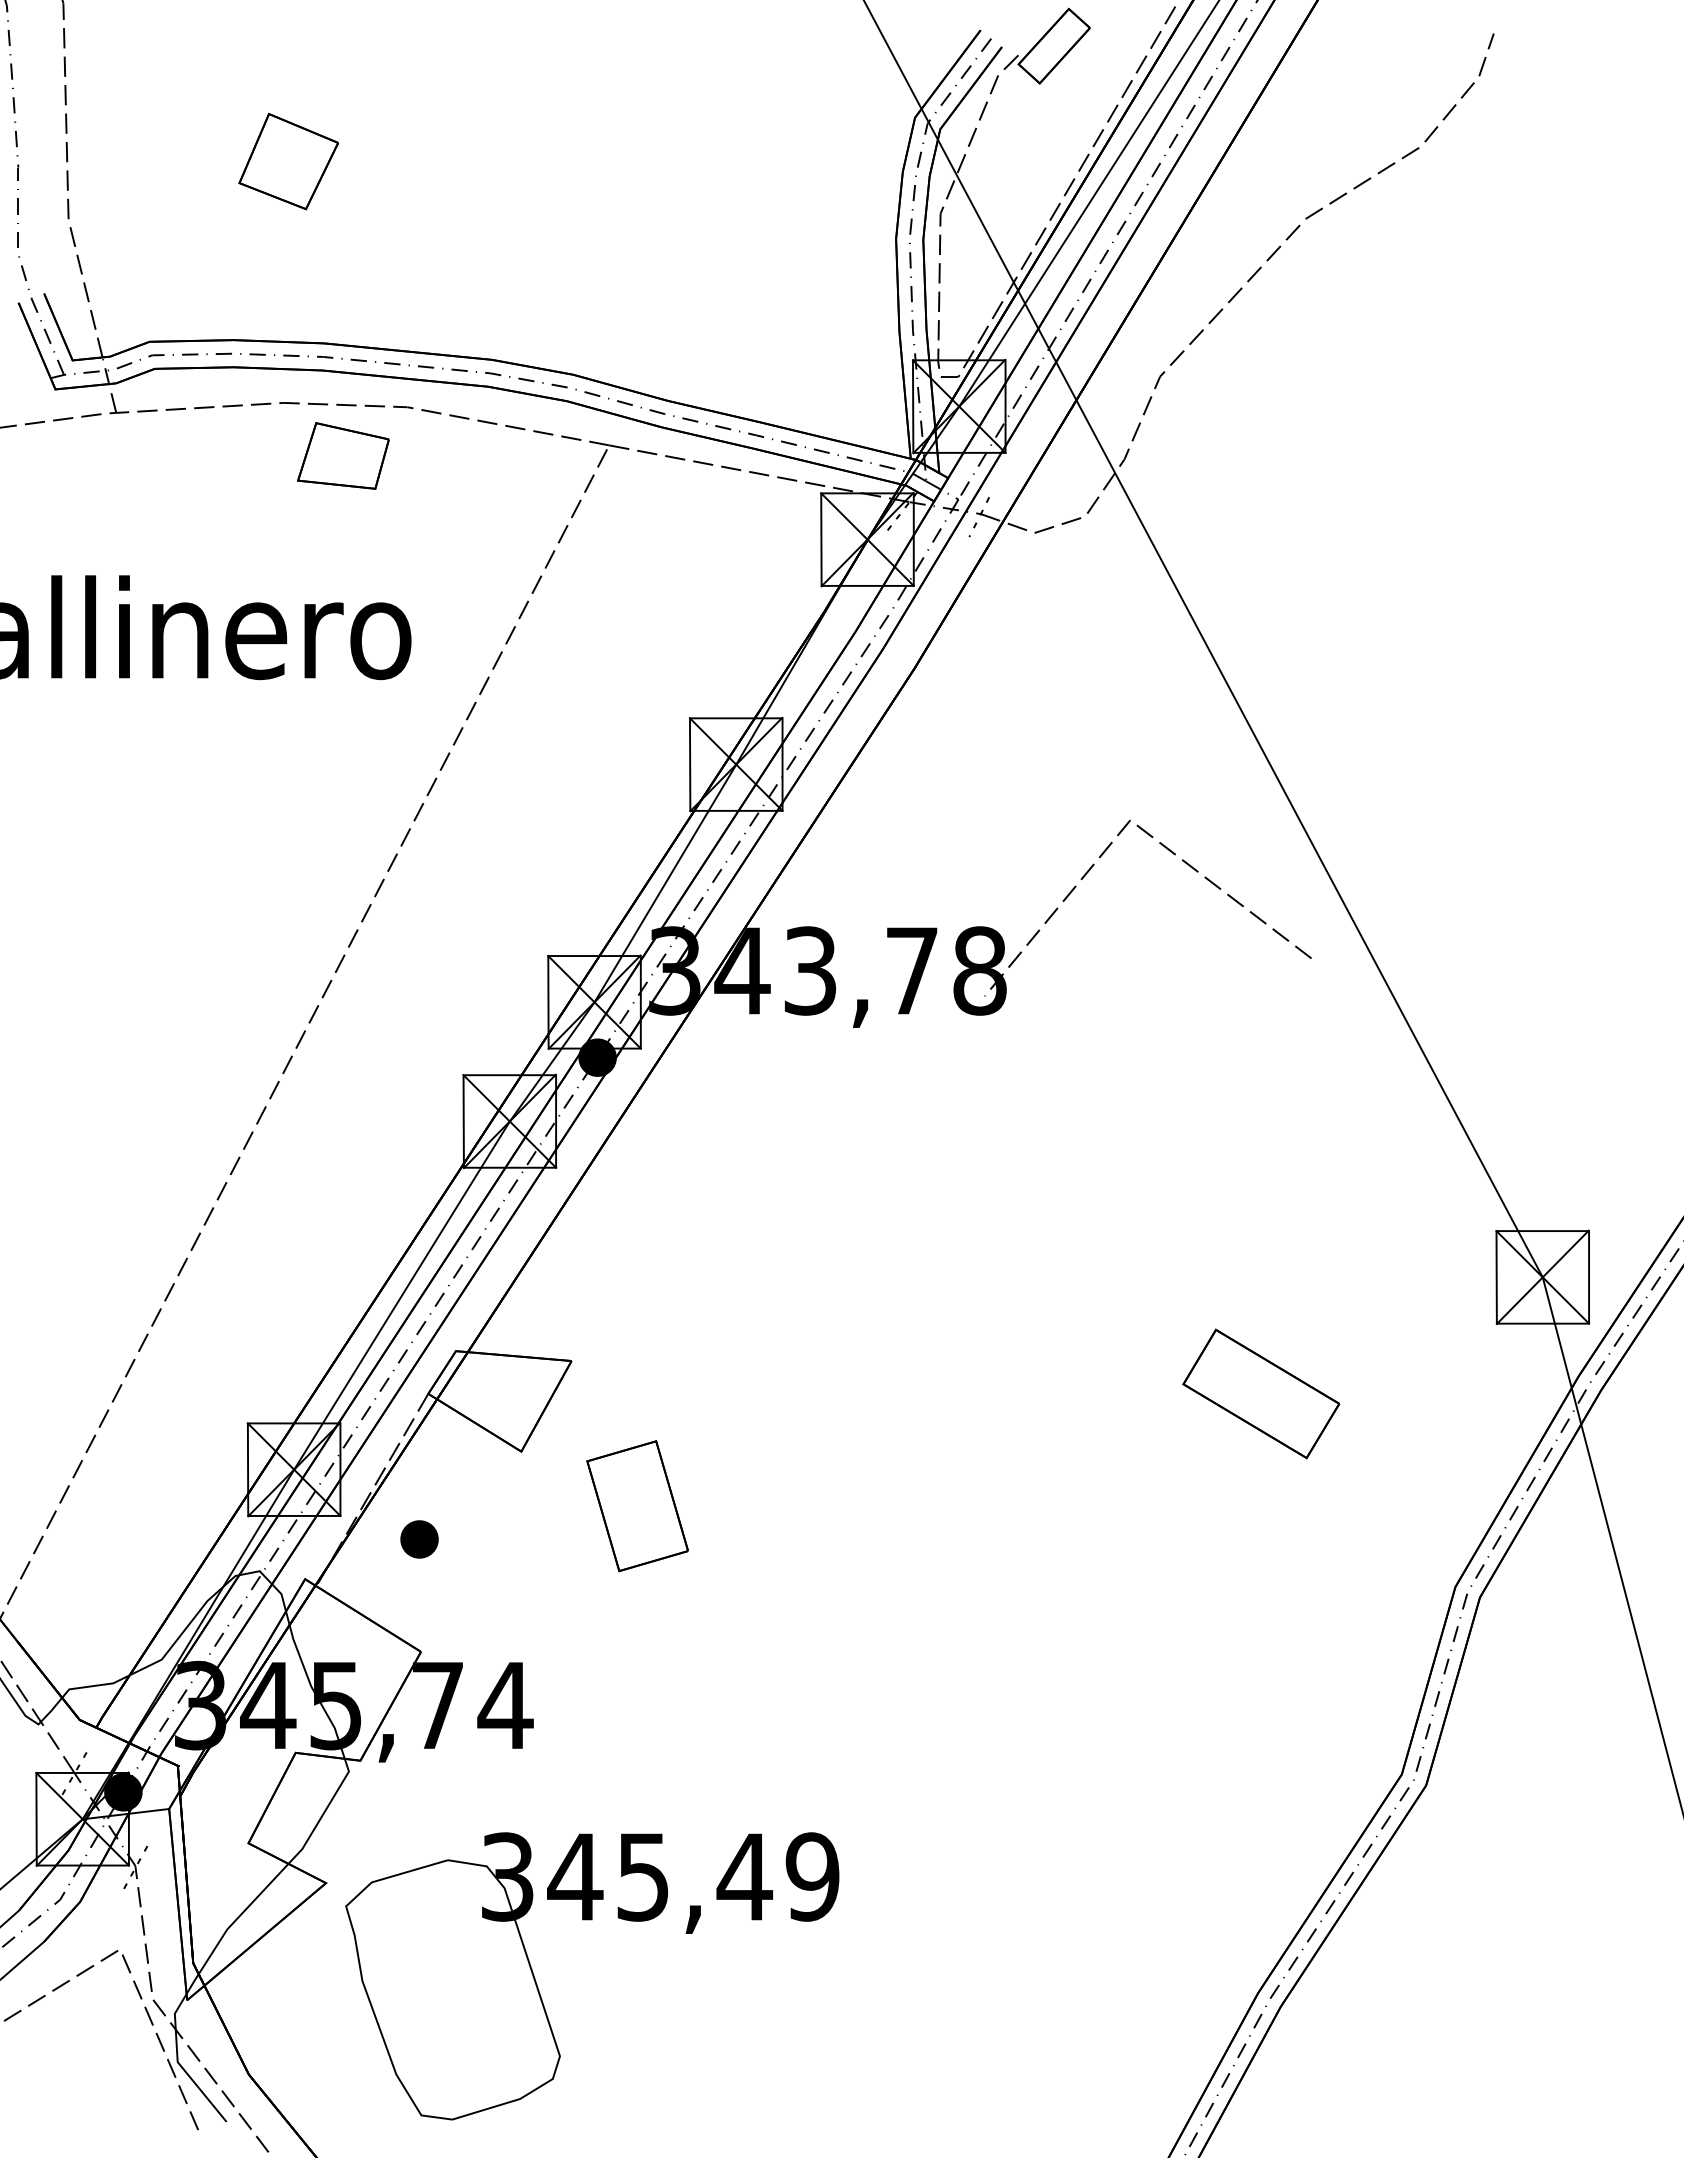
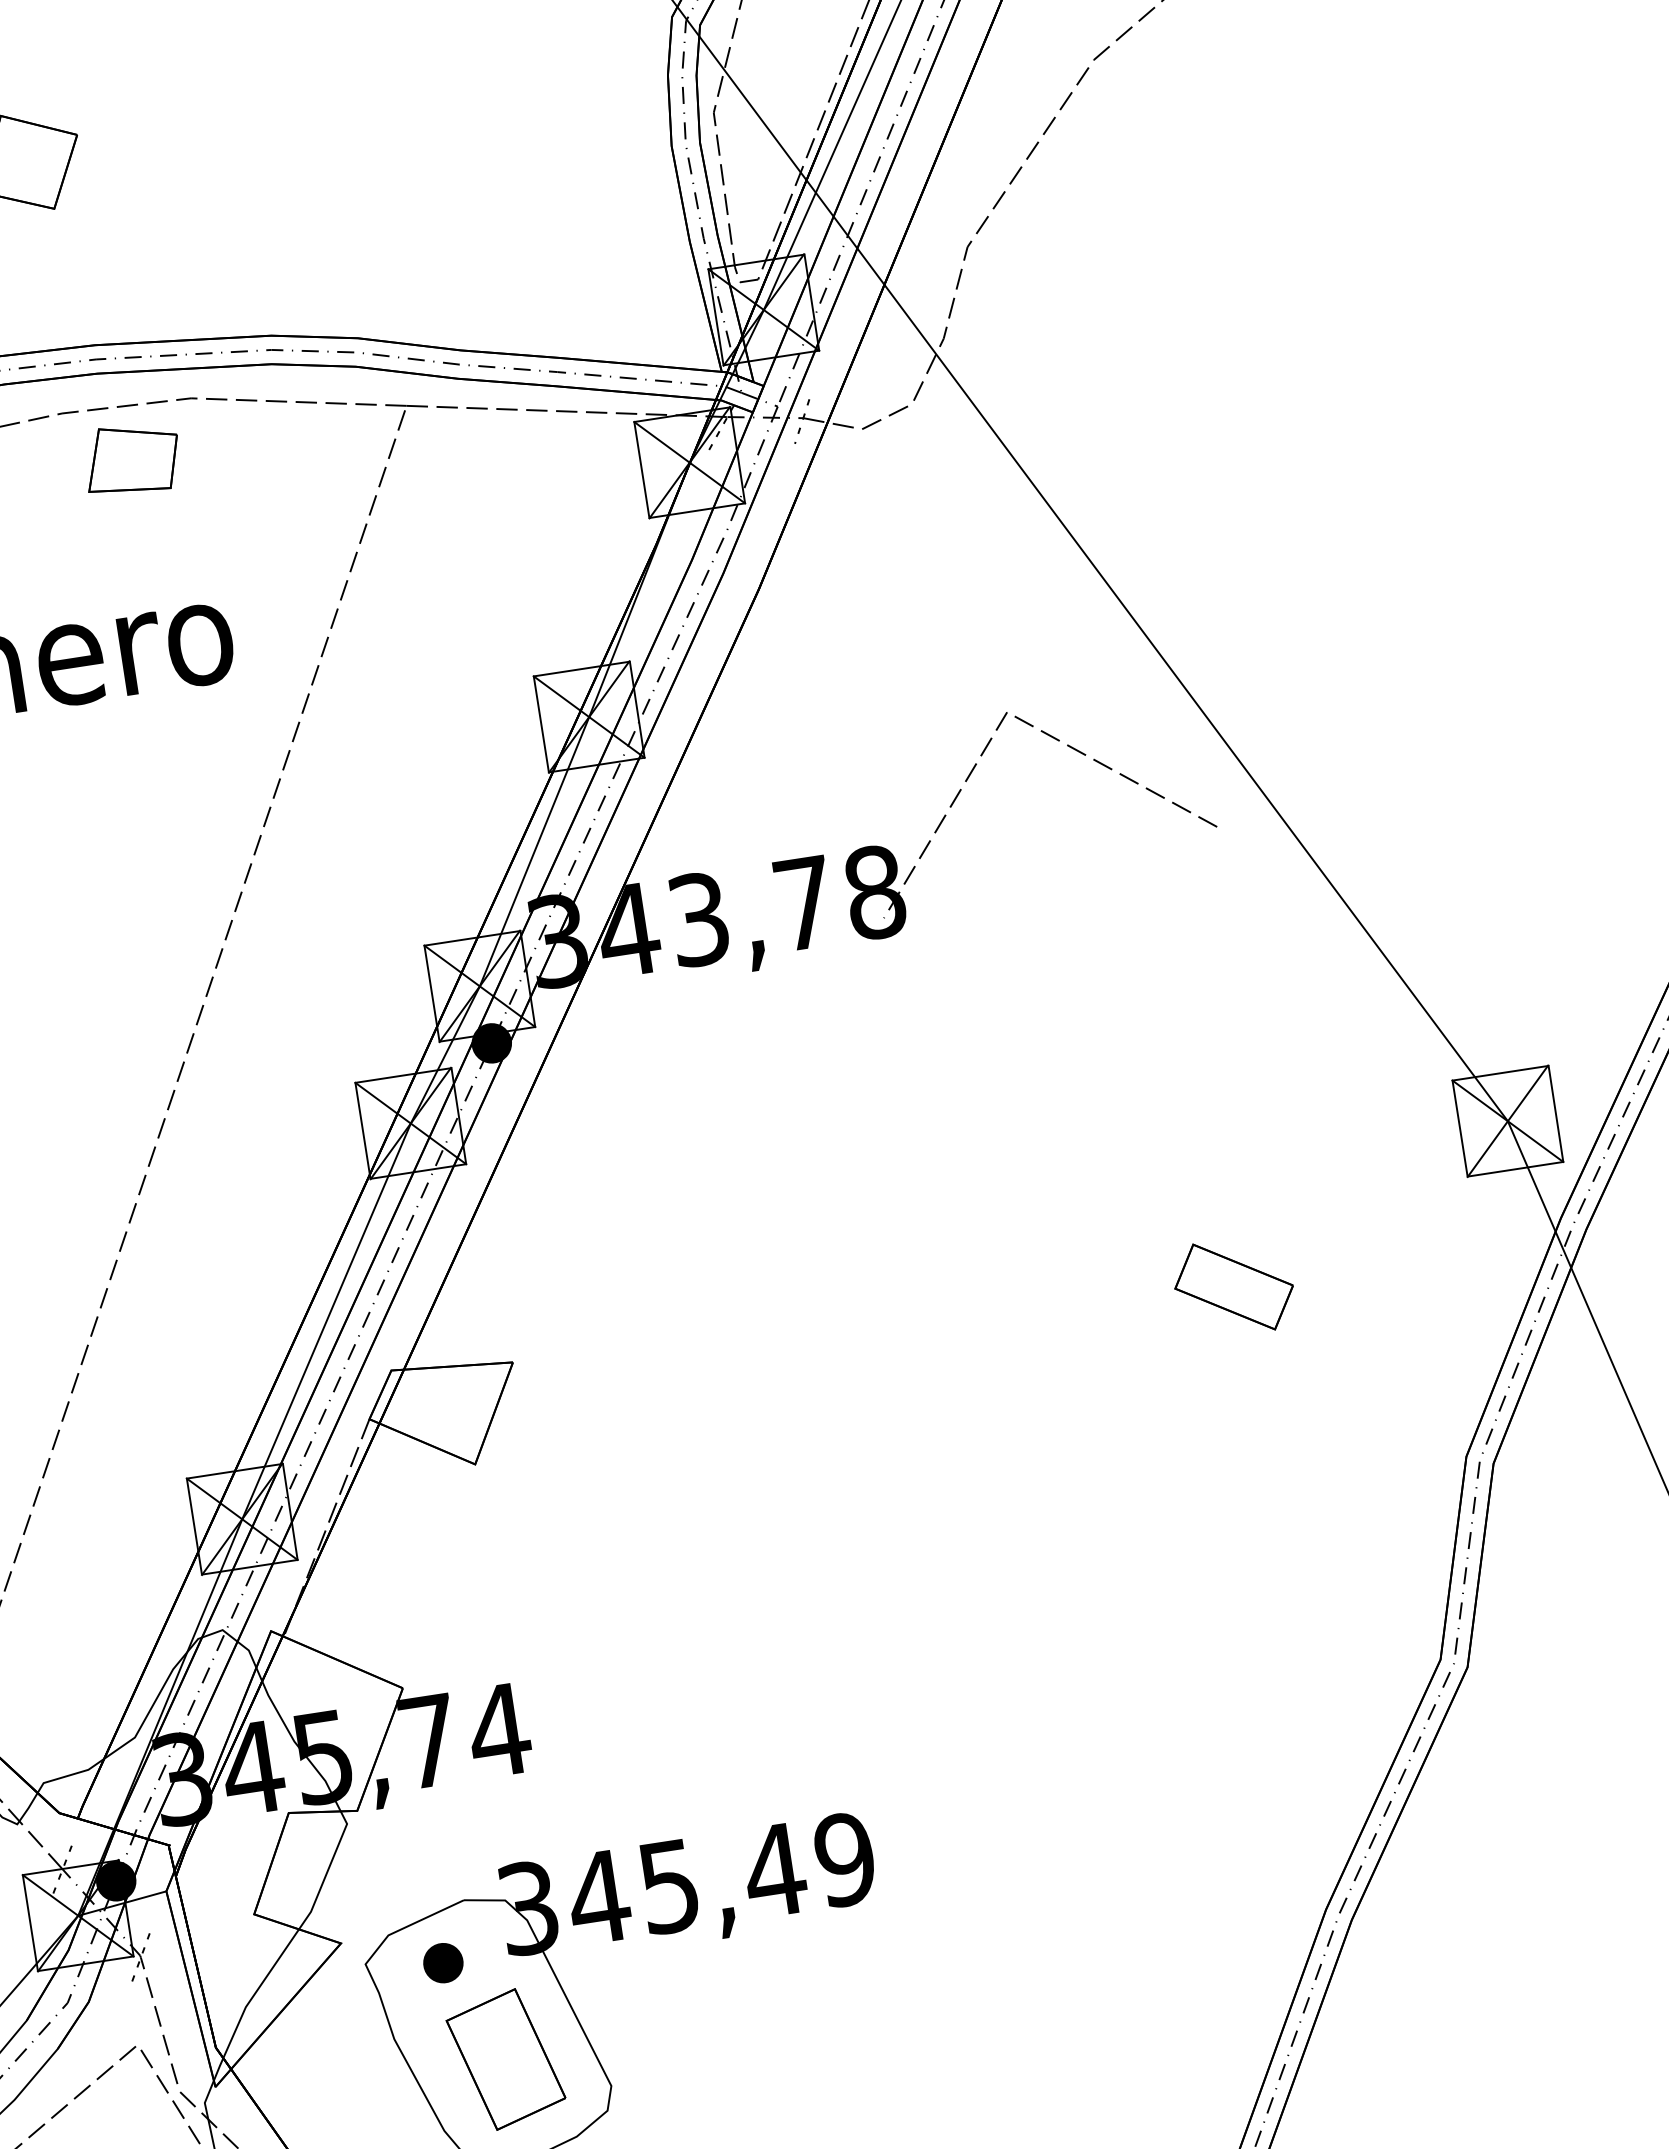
part: (1260, 1393) -> (1233, 1286), size x0.71
part: (637, 1506) -> (505, 2059), moved
part: (419, 1539) -> (443, 1963), moved

